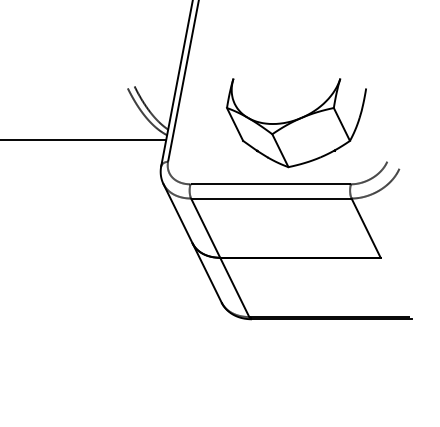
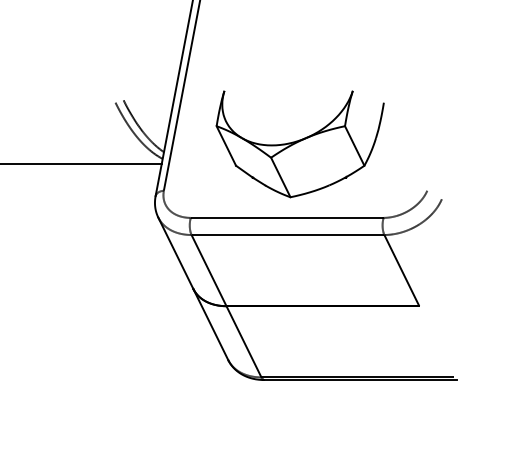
part: (296, 123) -> (300, 144), moved

